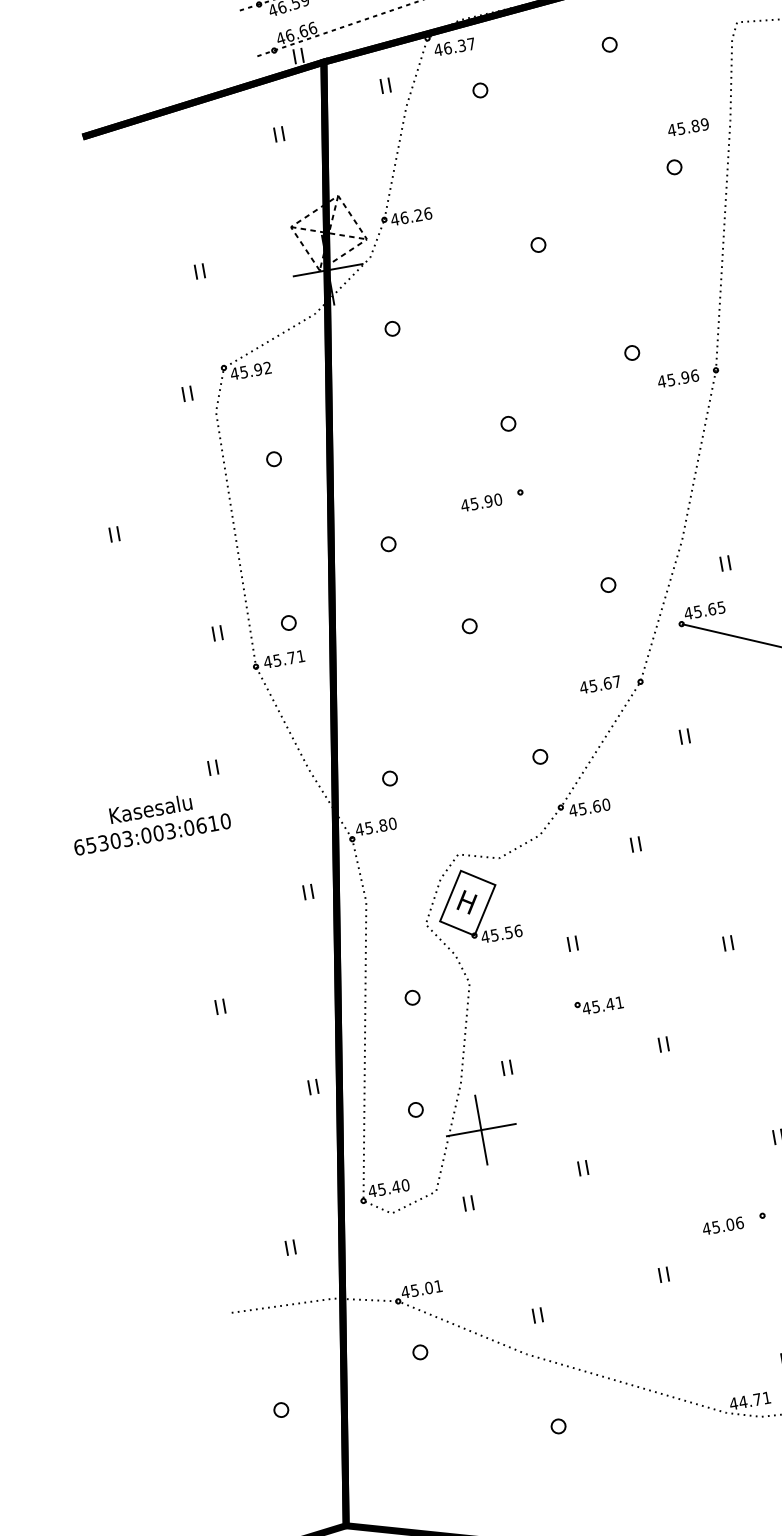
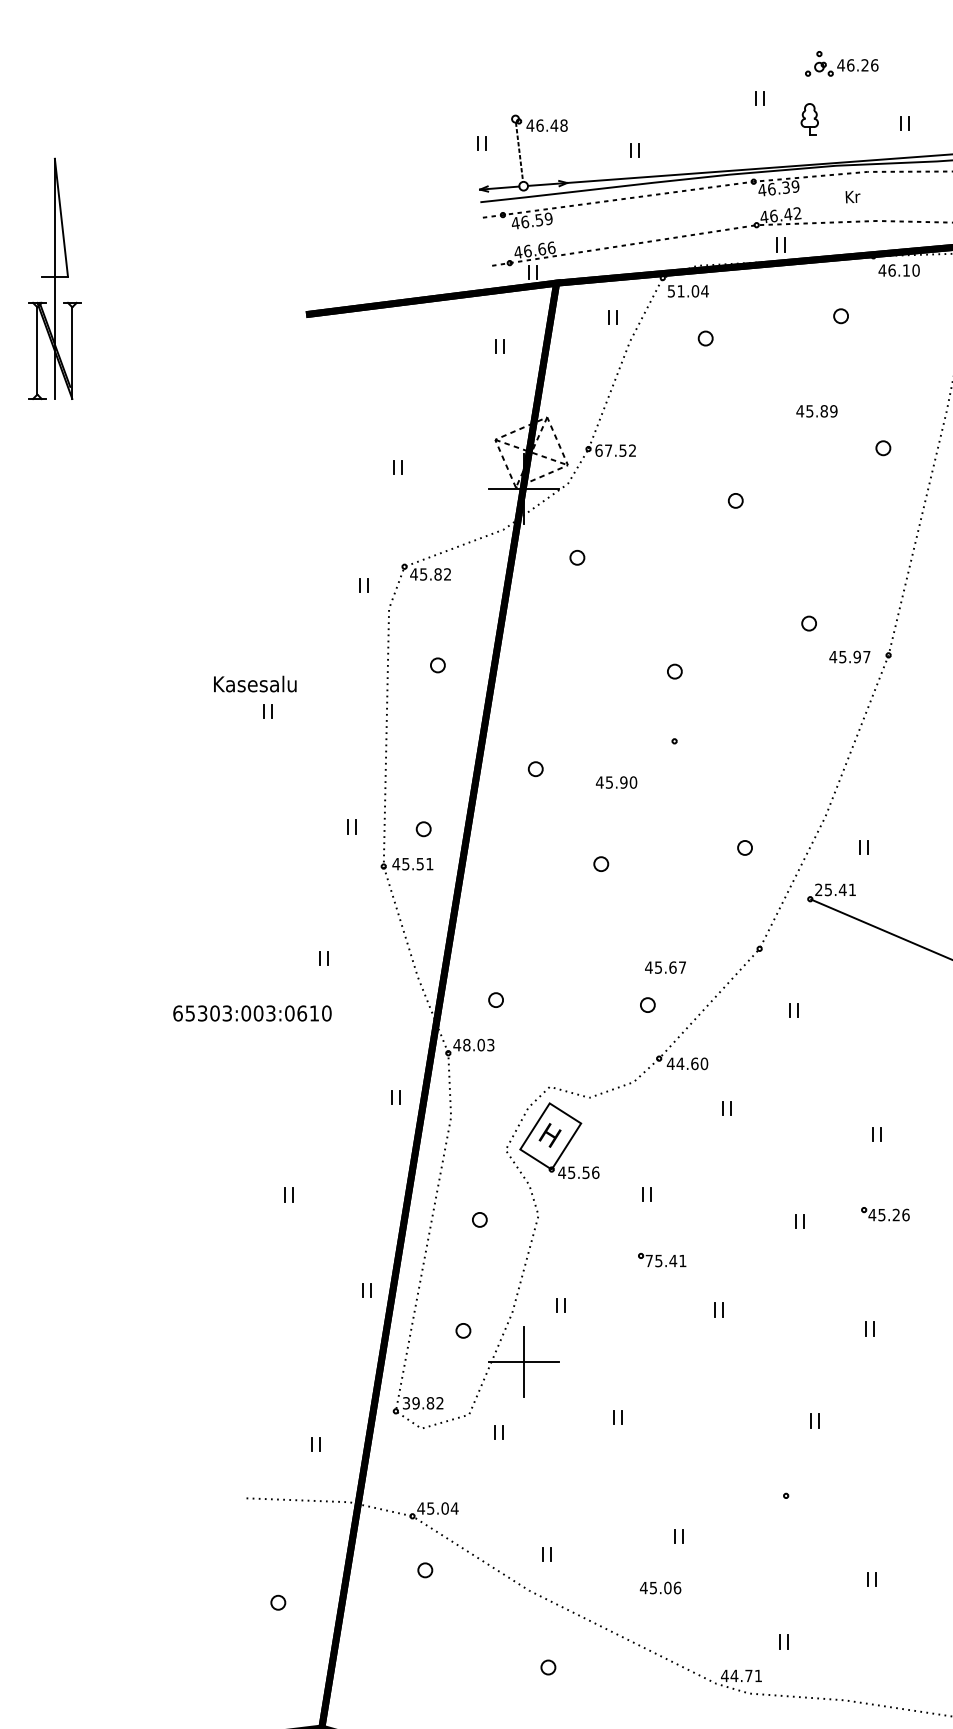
text: (454, 47) -> (687, 291), 46.37 -> 51.04
text: (687, 127) -> (816, 411), moved
text: (411, 216) -> (615, 450), 46.26 -> 67.52
text: (257, 369) -> (437, 574), 45.92 -> 45.82
text: (694, 375) -> (866, 656), 45.96 -> 45.97
text: (481, 502) -> (616, 782), moved
text: (703, 610) -> (834, 889), 45.65 -> 25.41
text: (290, 658) -> (419, 864), 45.71 -> 45.51
text: (600, 684) -> (665, 967), moved
text: (150, 808) -> (255, 683), moved
text: (582, 808) -> (680, 1063), 45.60 -> 44.60
text: (380, 825) -> (478, 1044), 45.80 -> 48.03
text: (586, 1008) -> (649, 1260), 45.41 -> 75.41
text: (388, 1188) -> (422, 1403), 45.40 -> 39.82
text: (722, 1225) -> (660, 1587), moved
text: (438, 1286) -> (454, 1508), 45.01 -> 45.04

